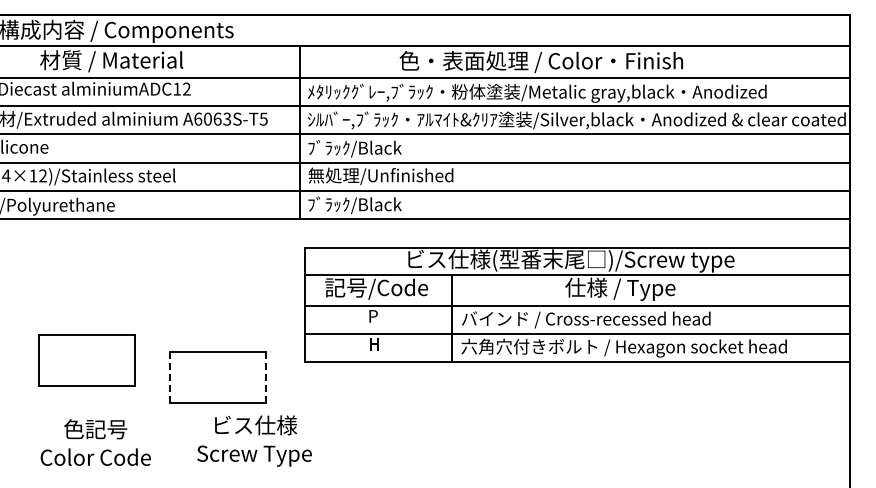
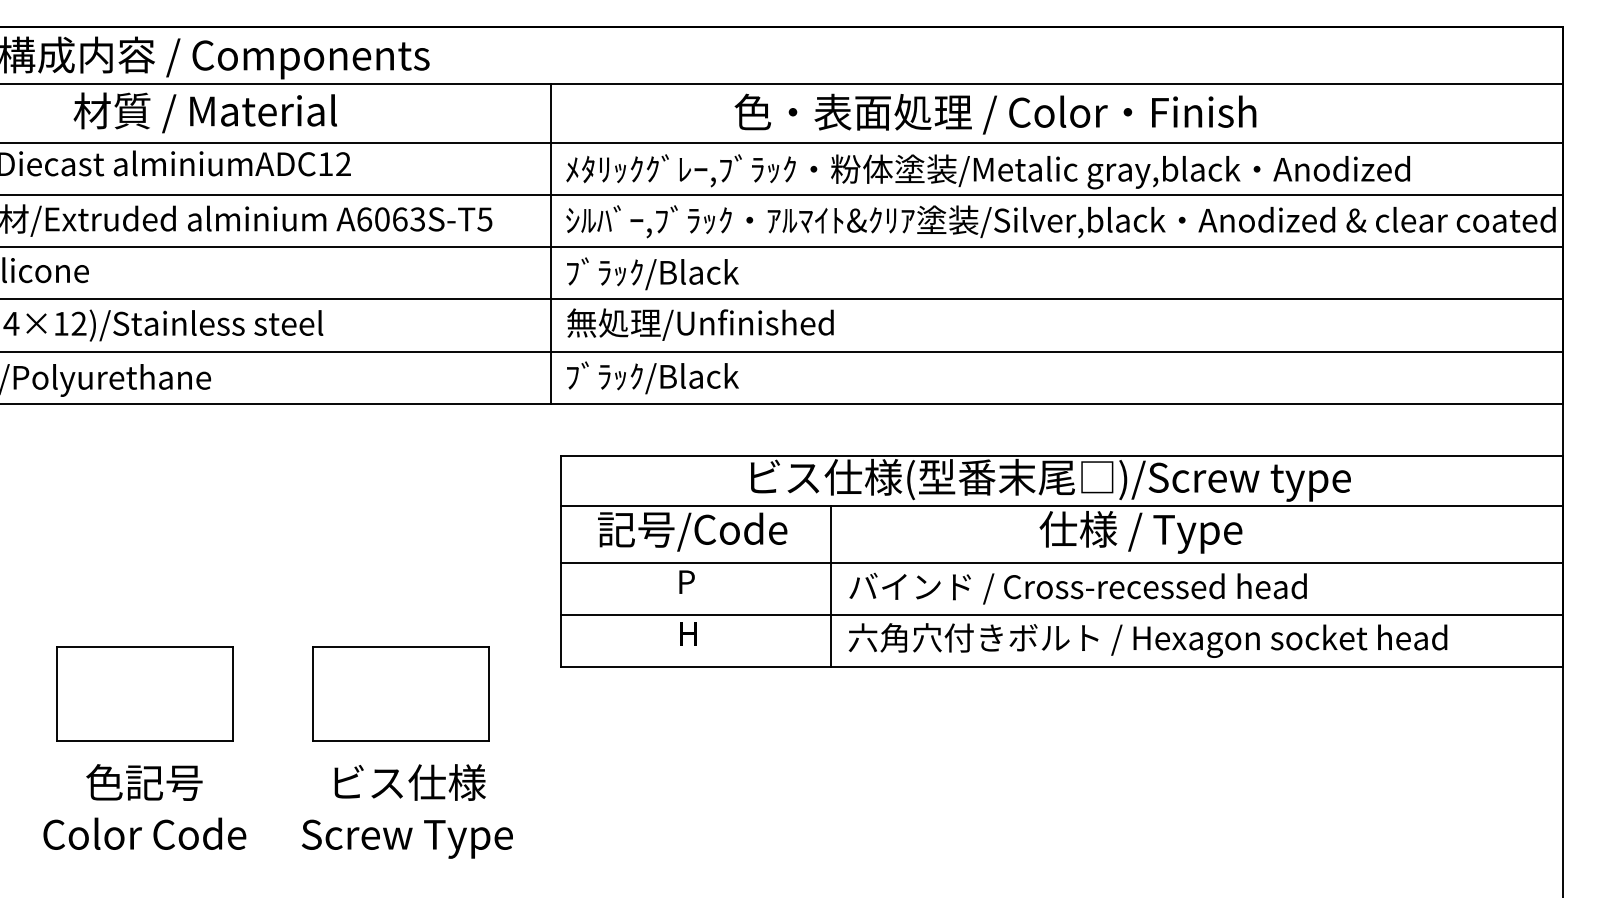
part: (86, 360) -> (144, 694), moved
line: (170, 377) -> (313, 694), dashed -> solid
line: (266, 377) -> (490, 694), dashed -> solid
text: (254, 440) -> (407, 810), moved
text: (95, 442) -> (144, 806), moved

